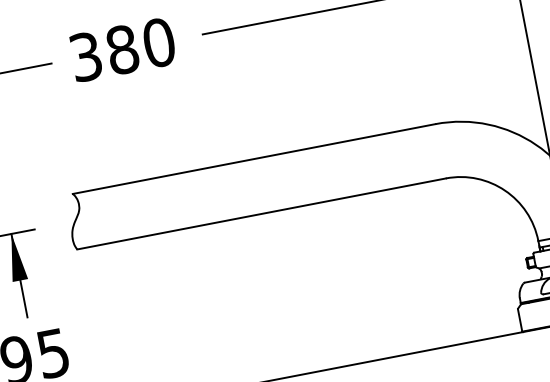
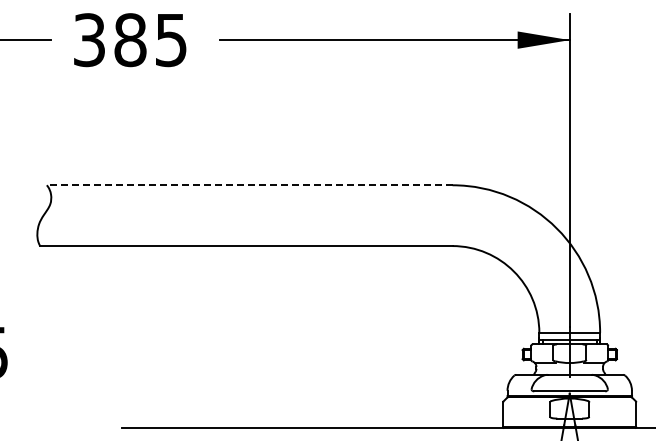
text: (159, 43) -> (171, 40), 380 -> 385
line: (253, 159) -> (249, 185), solid -> dashed

